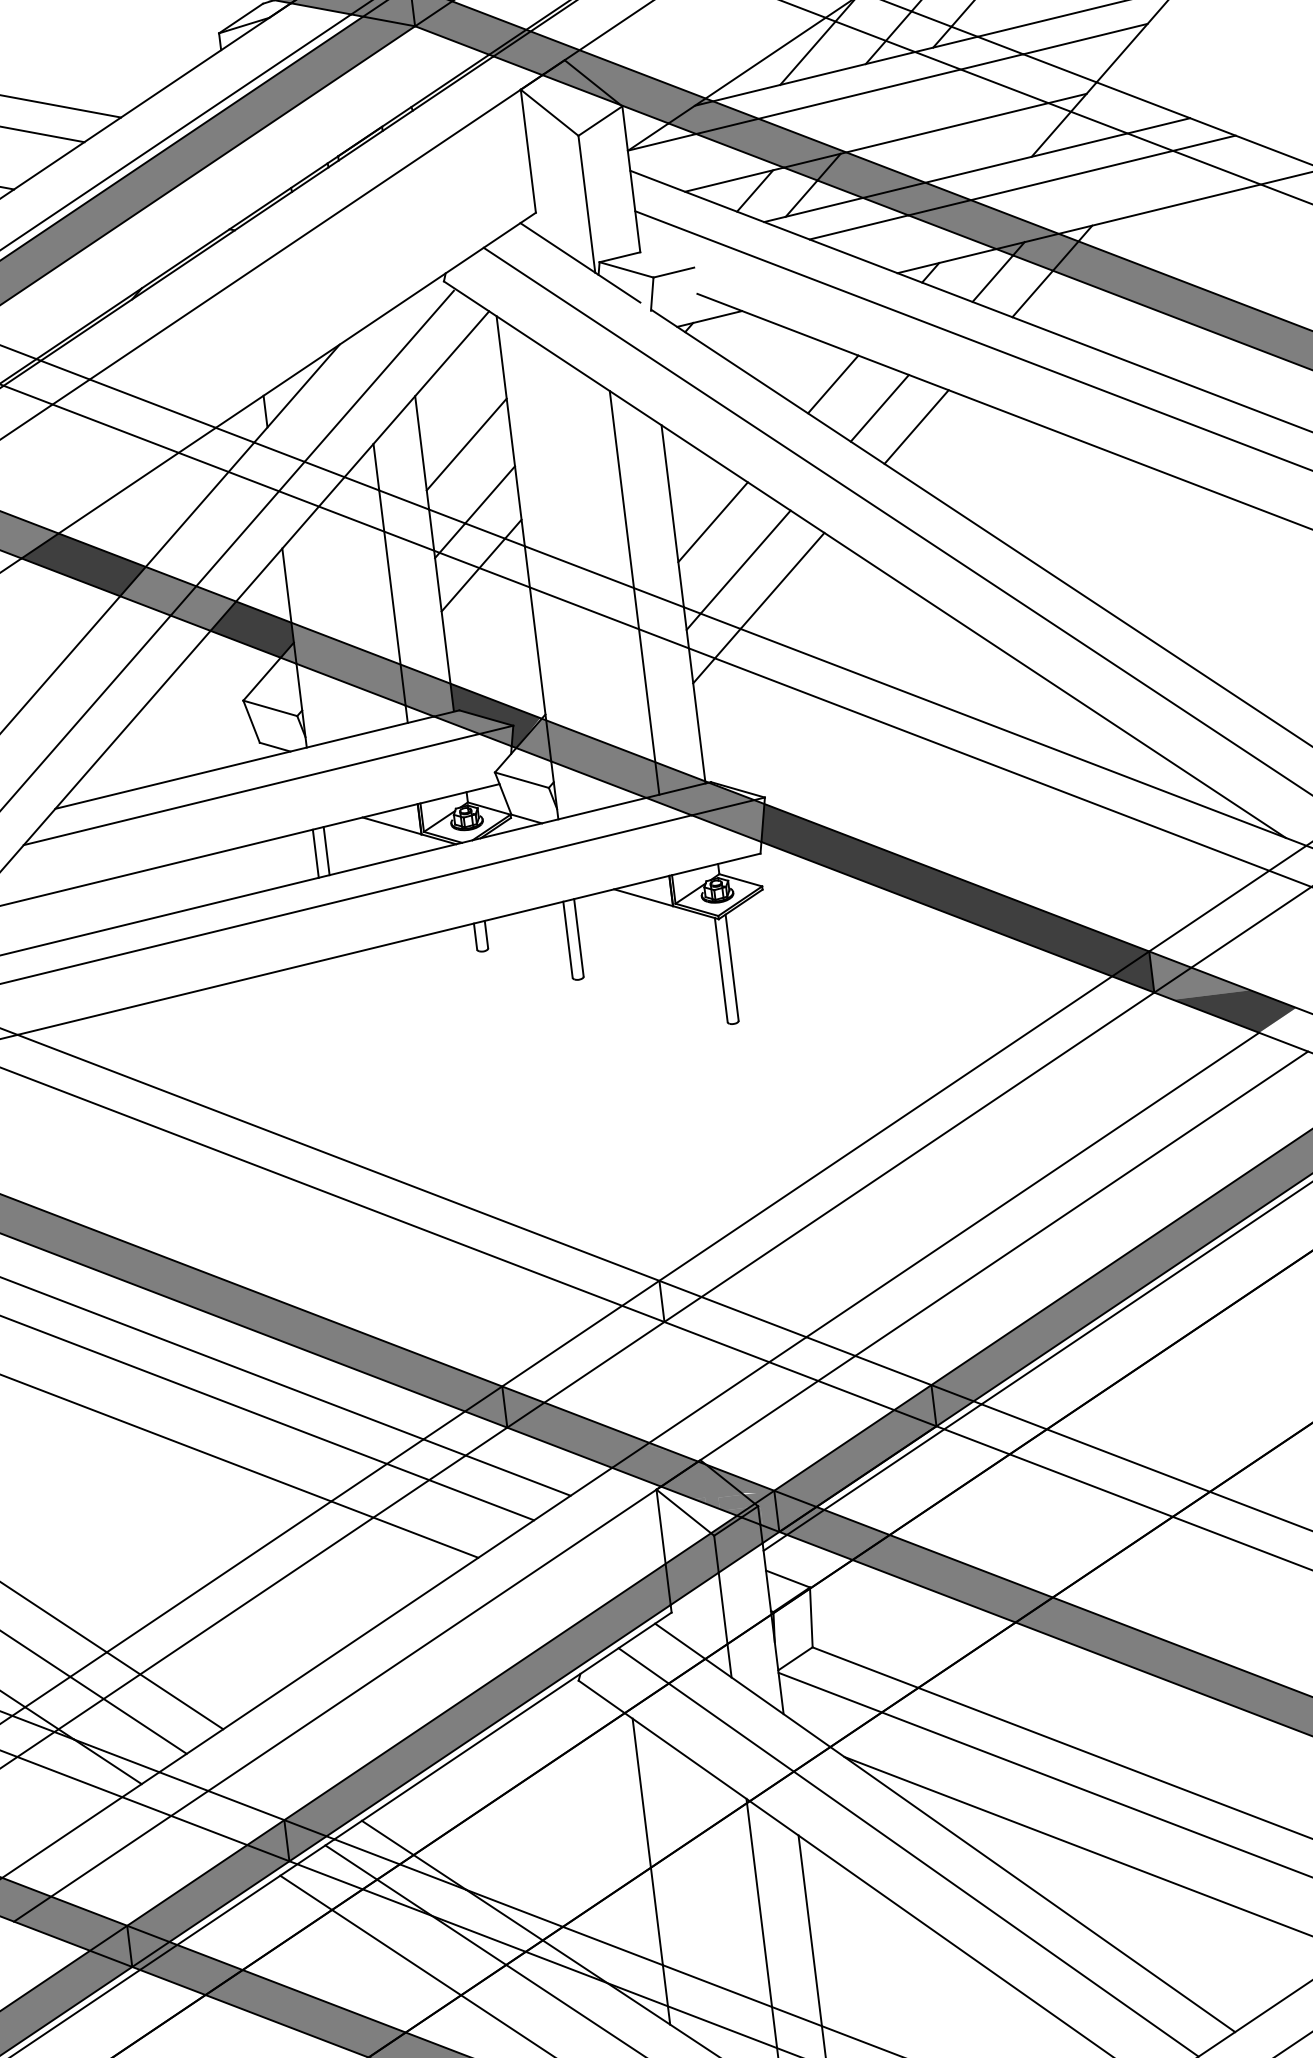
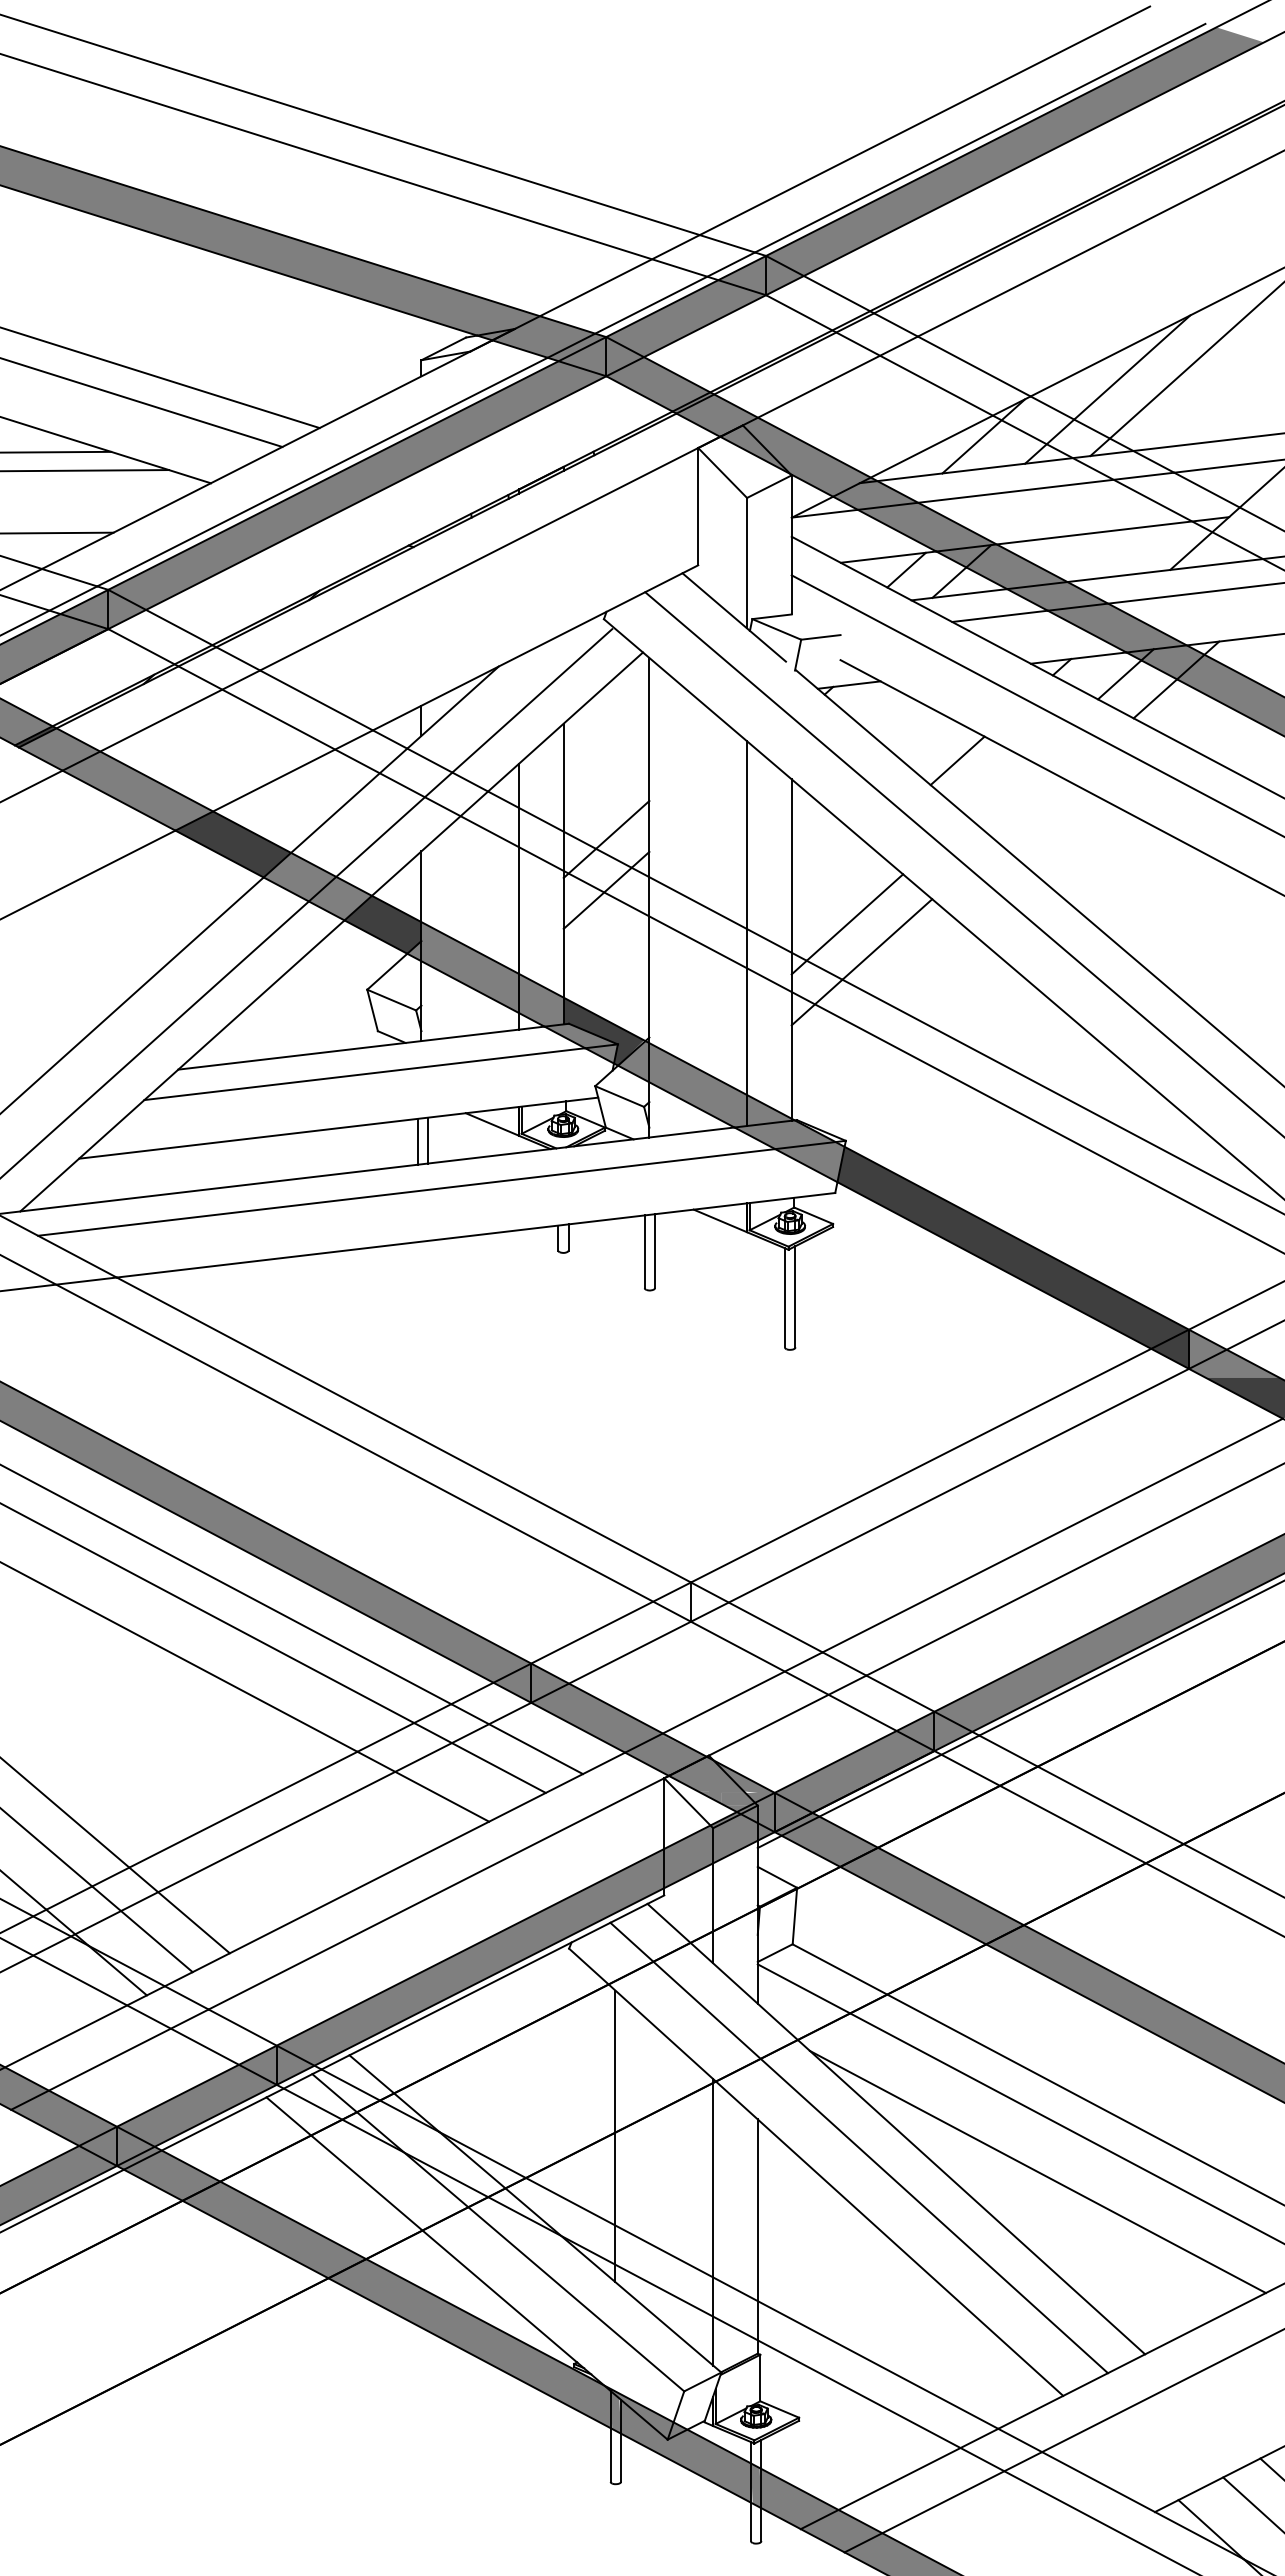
line: (879, 408) -> (998, 788), removed
line: (916, 427) -> (1030, 810), removed
line: (466, 444) -> (606, 774), removed
line: (712, 521) -> (828, 875), removed

